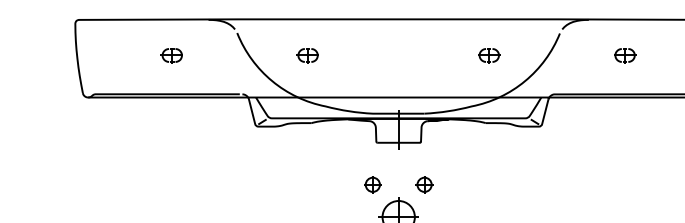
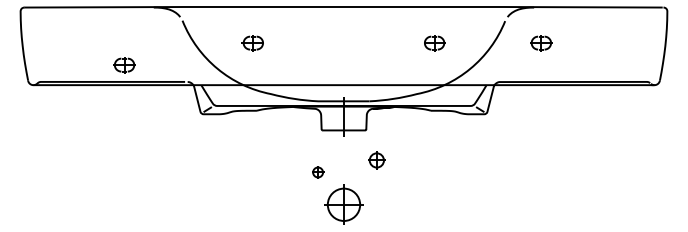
part: (172, 55) -> (124, 65), moved
part: (625, 55) -> (541, 43), moved
part: (372, 184) -> (317, 172), size x0.7
part: (424, 184) -> (376, 160), moved

